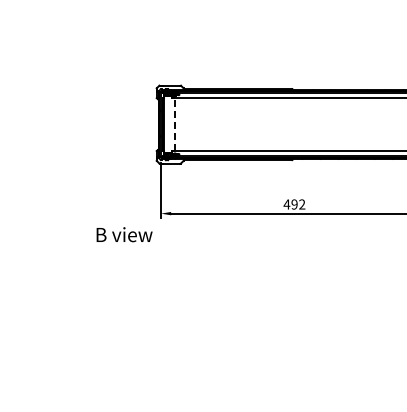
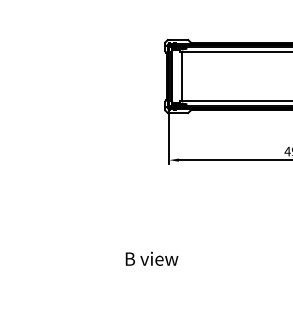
line: (174, 124) -> (182, 76), dashed -> solid
text: (124, 234) -> (151, 258), moved

